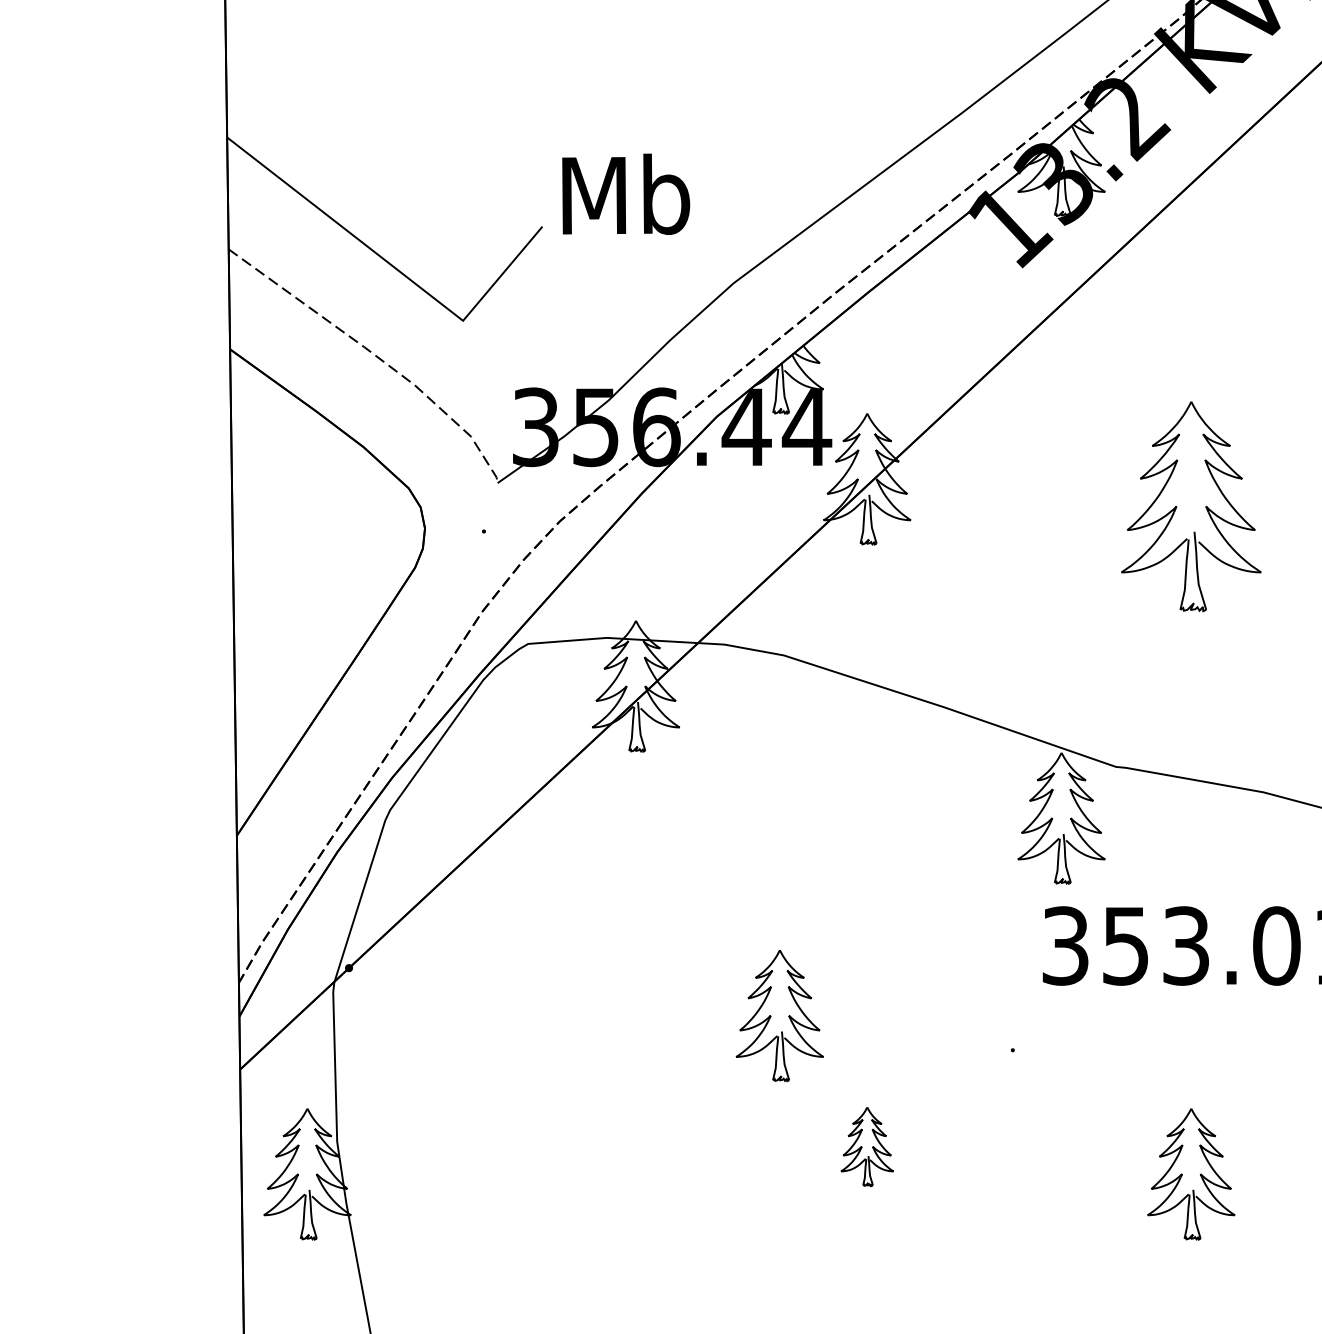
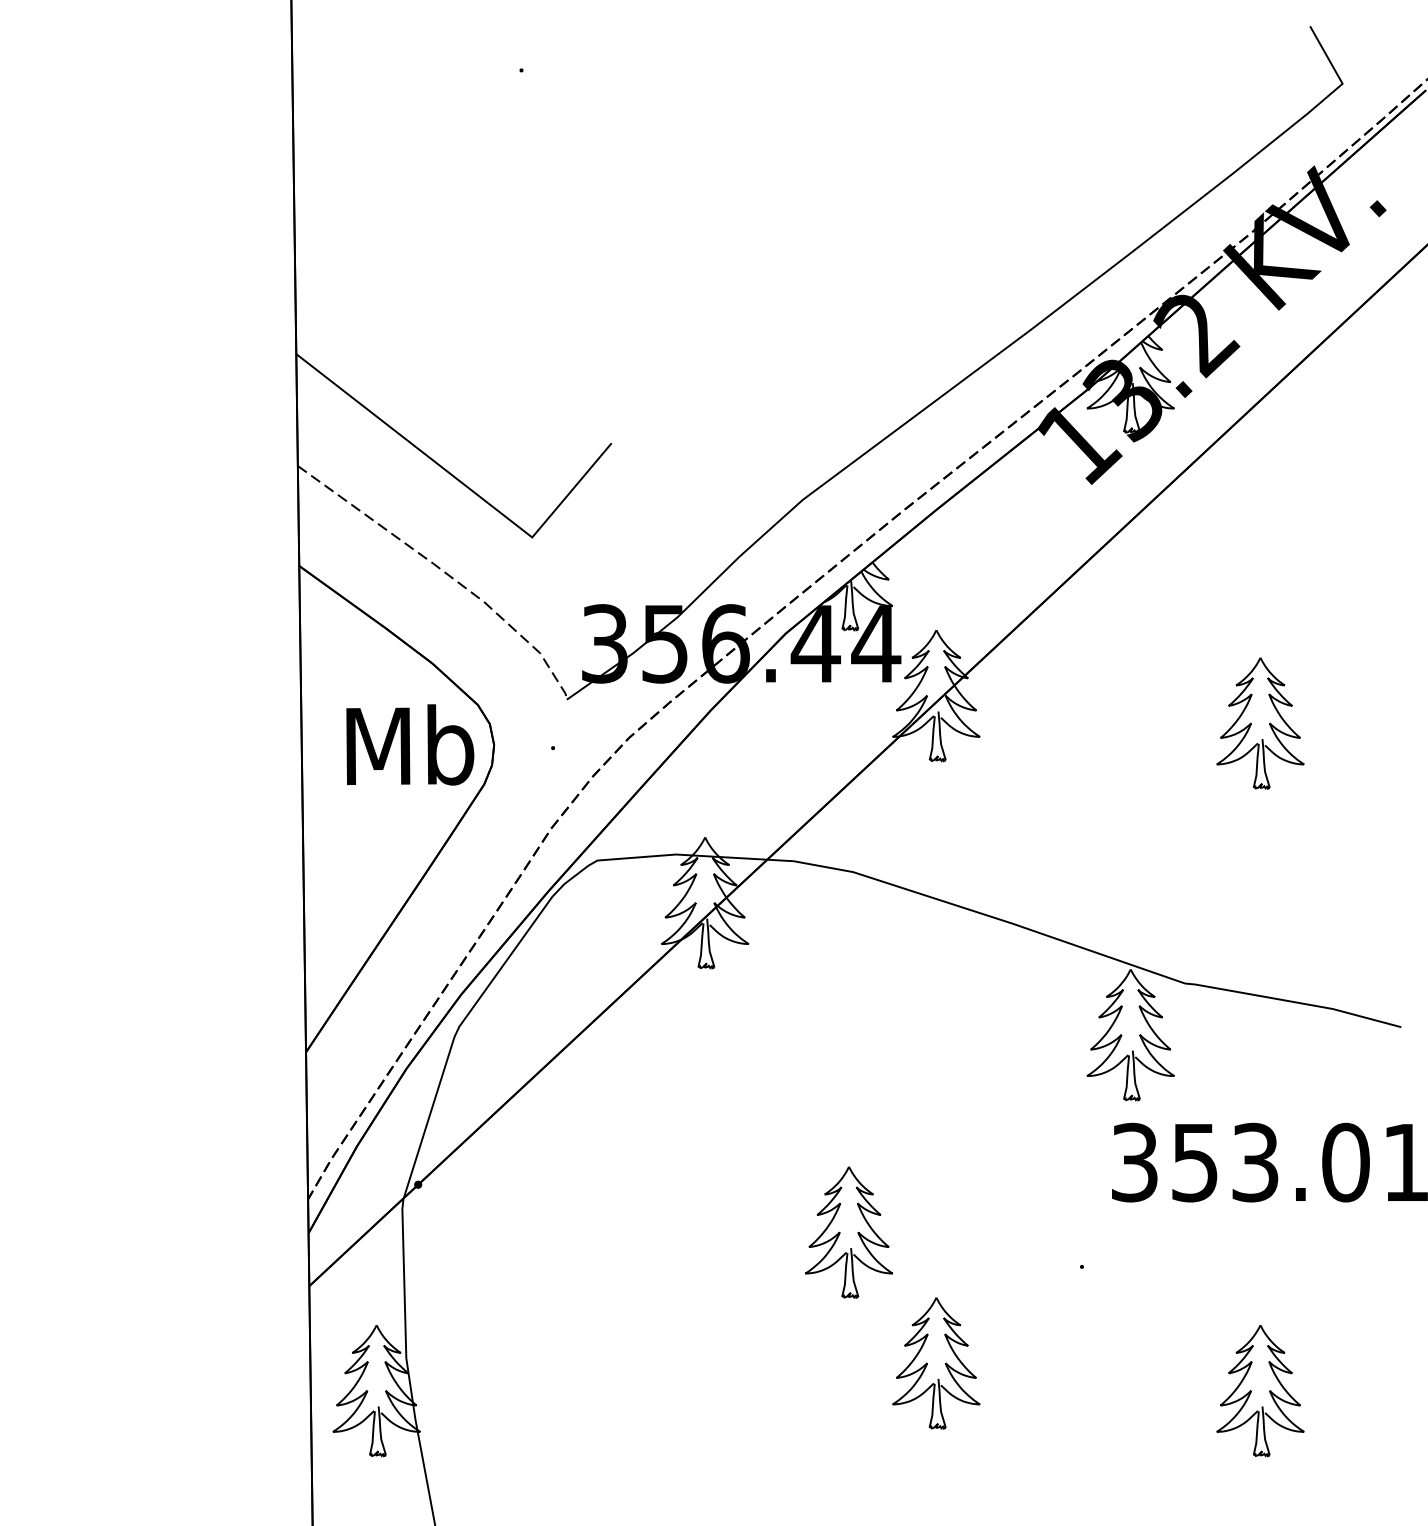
text: (626, 193) -> (410, 744), moved
part: (1191, 506) -> (1260, 723), size x0.62
part: (867, 1146) -> (936, 1363), size x1.67

